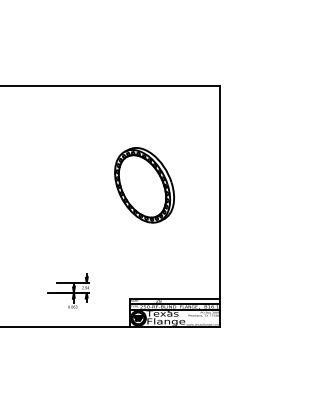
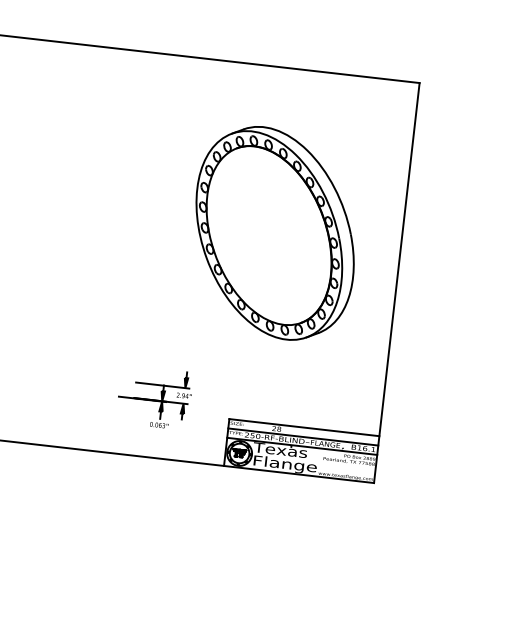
part: (144, 185) -> (274, 233), size x1.67
part: (68, 290) -> (153, 396), moved

